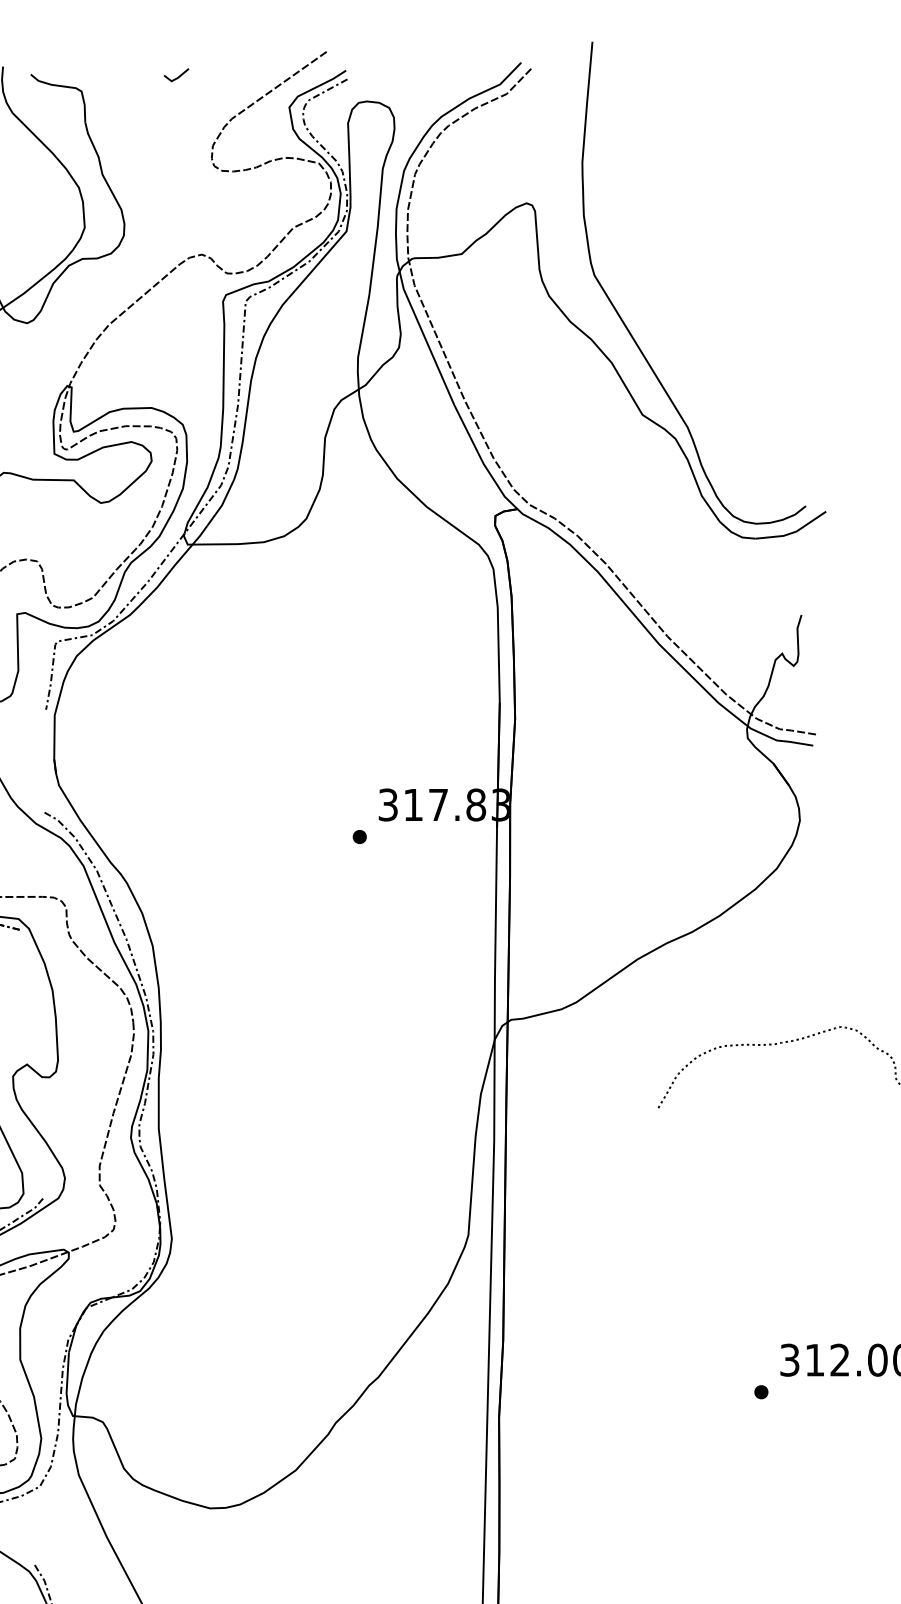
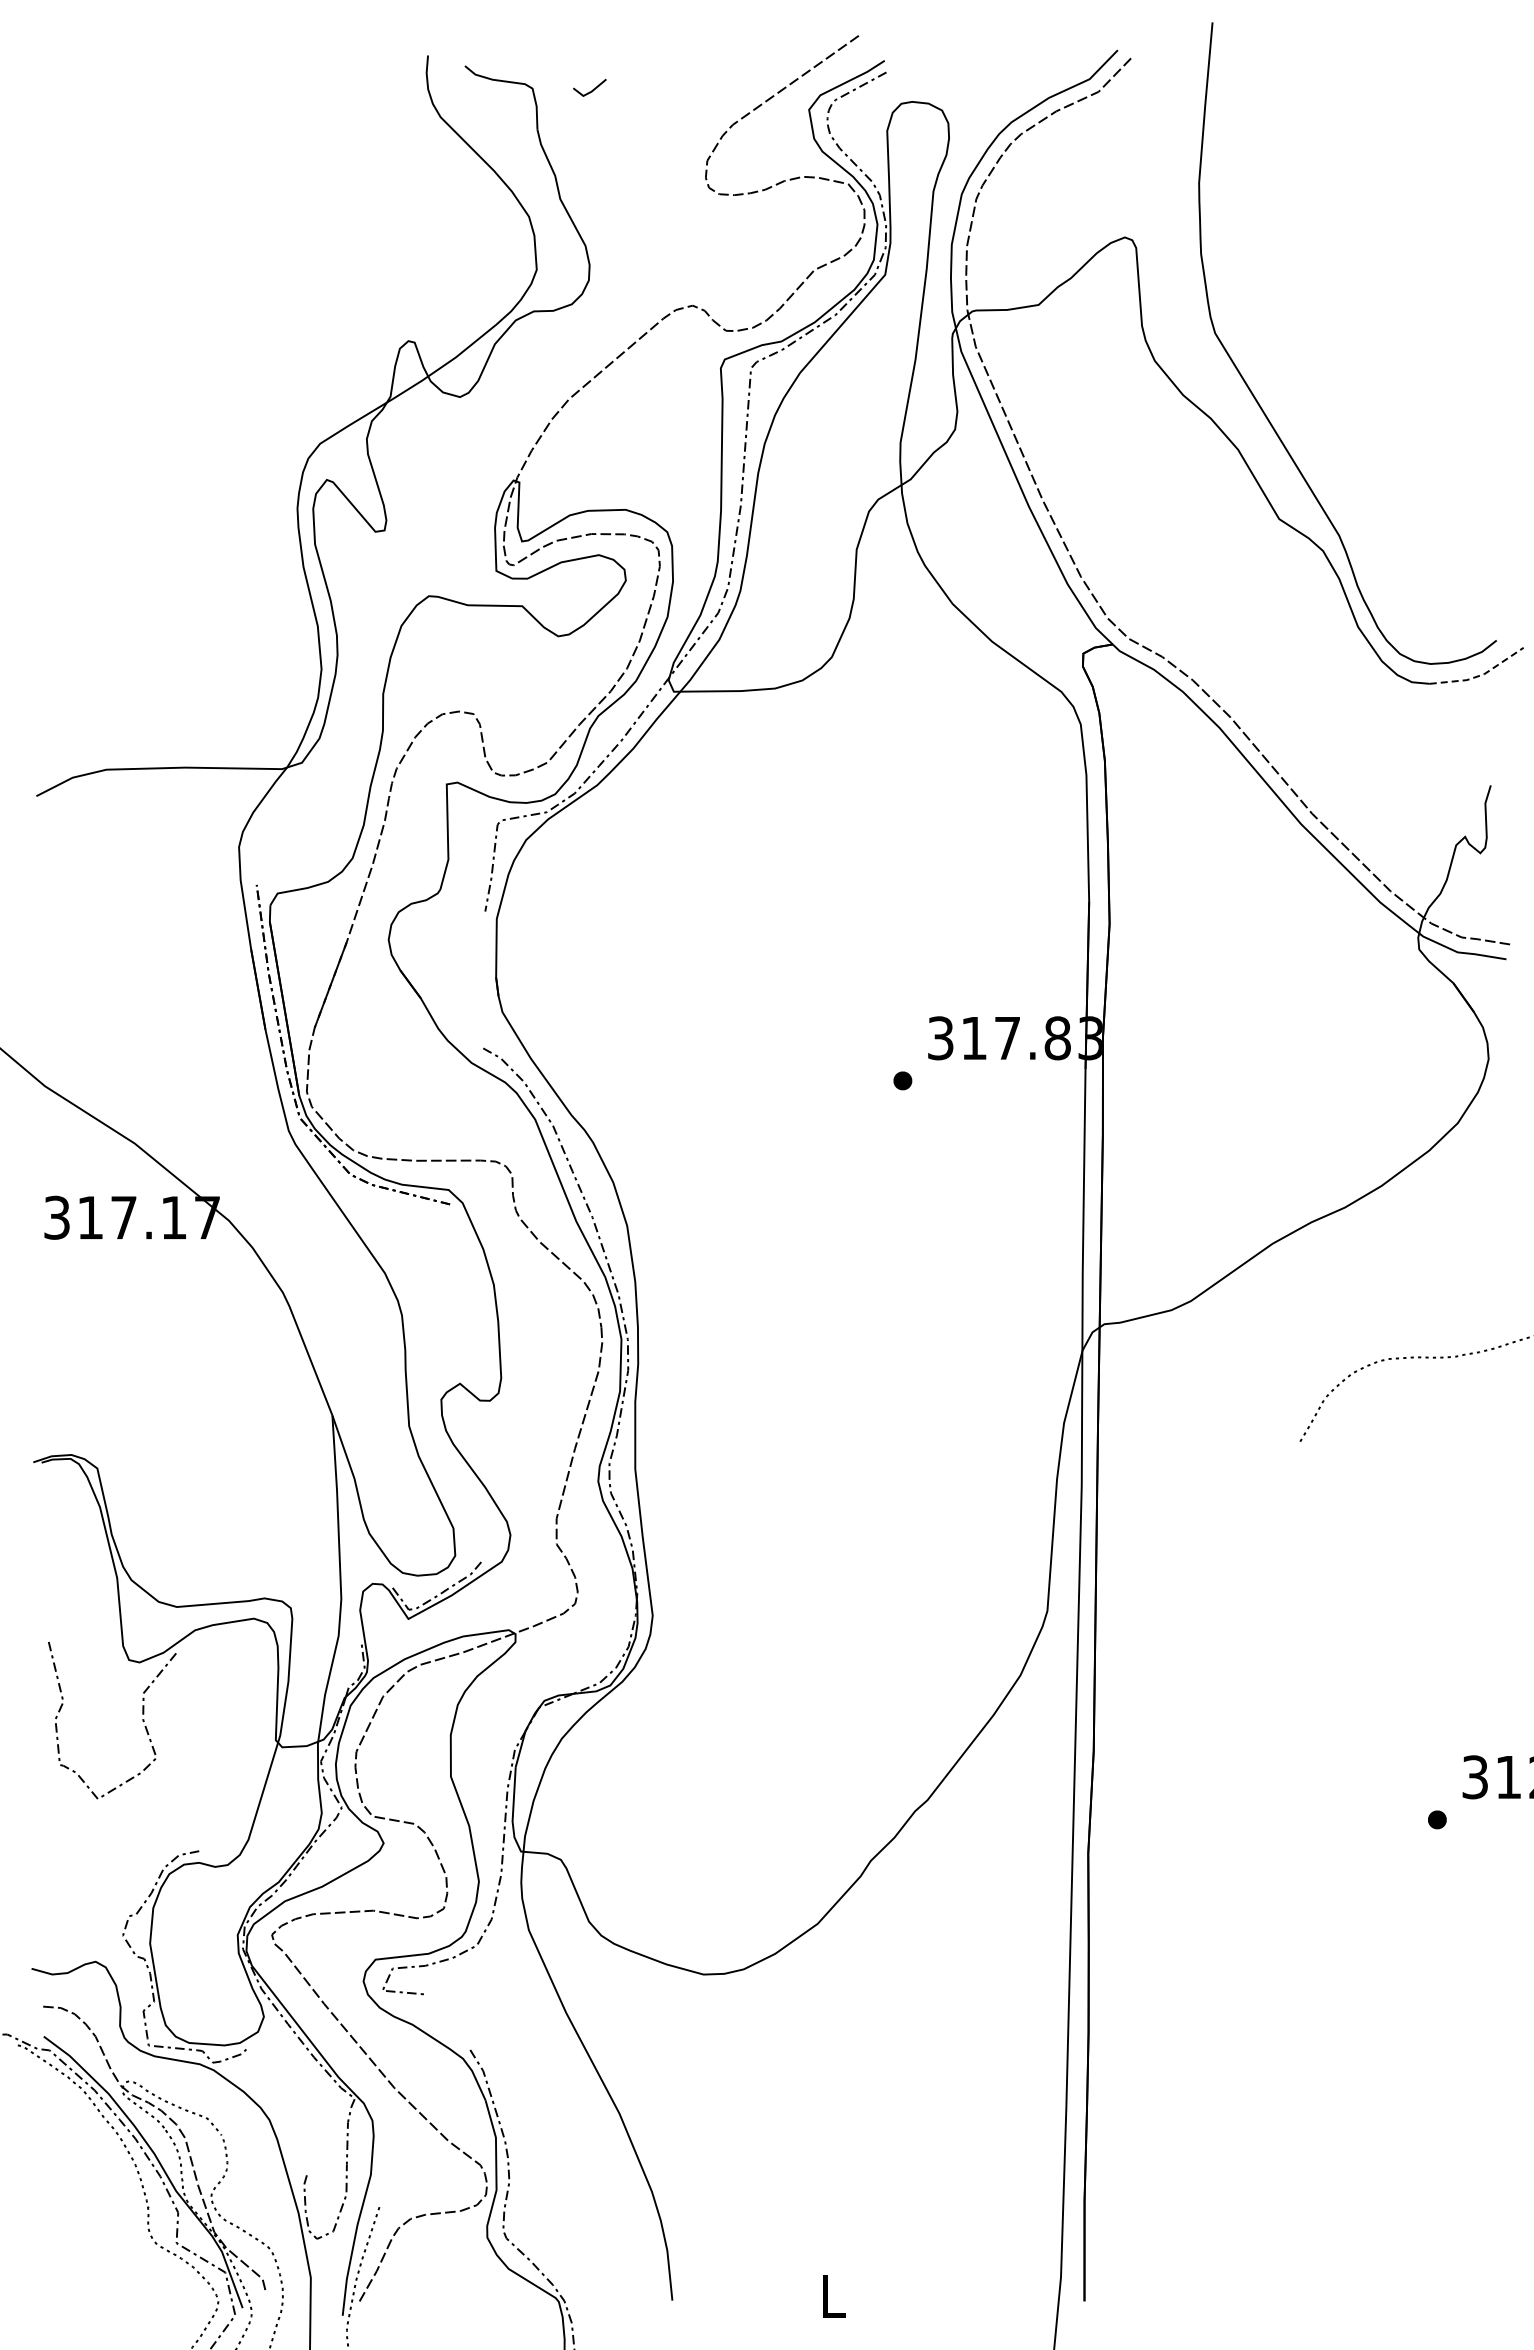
line: (178, 76) -> (592, 89), moved
line: (793, 532) -> (1480, 675), solid -> dashed

